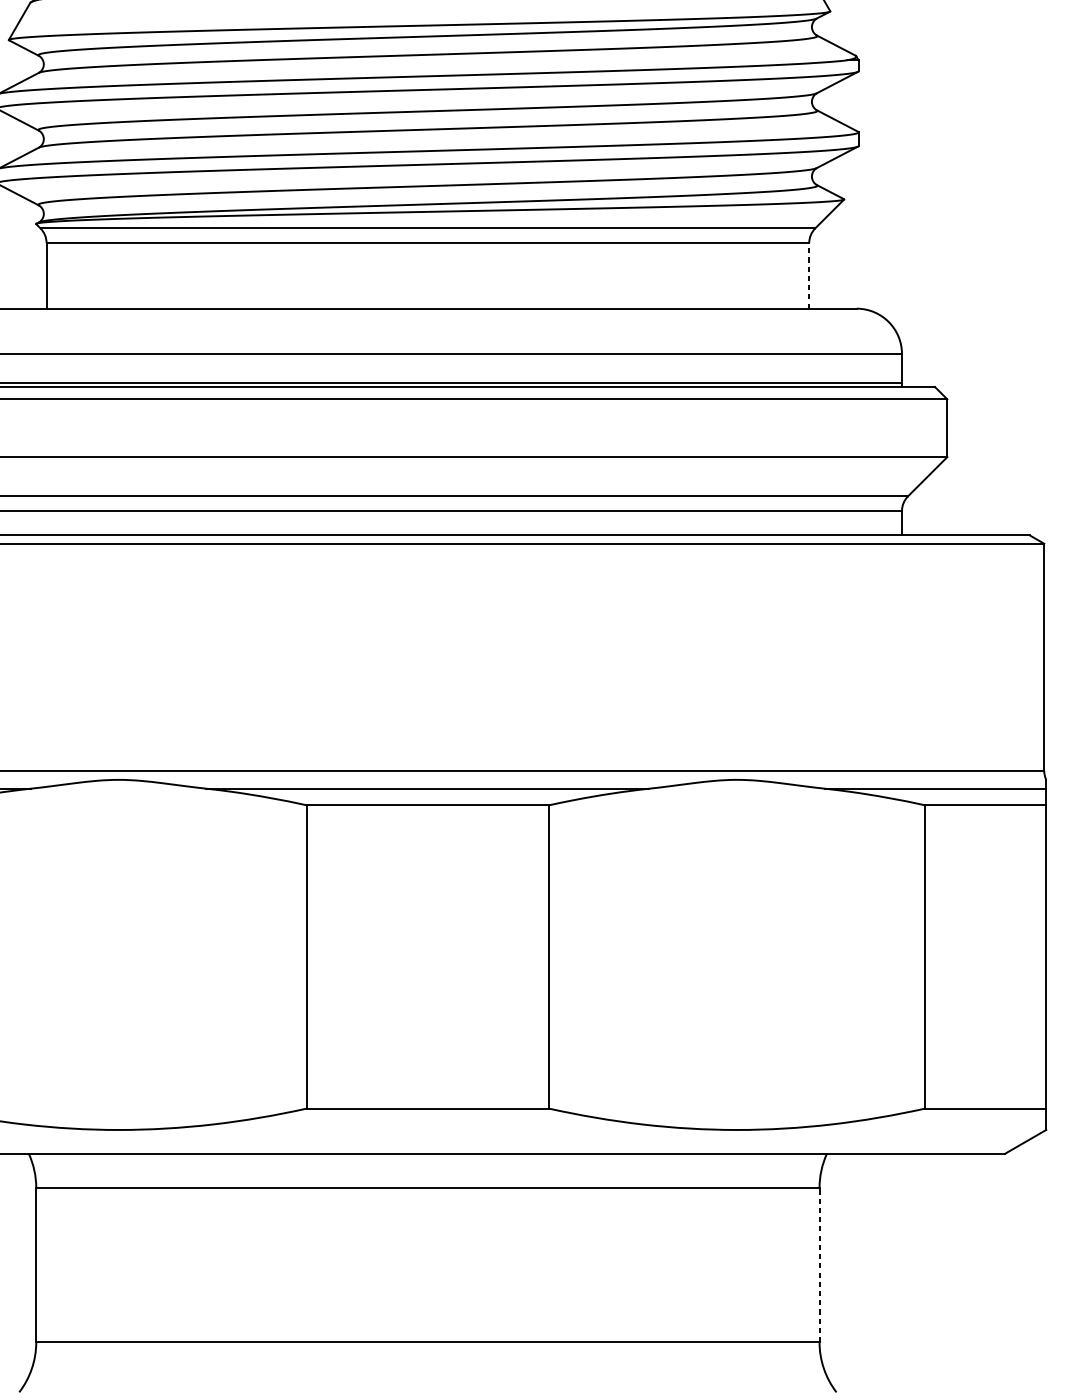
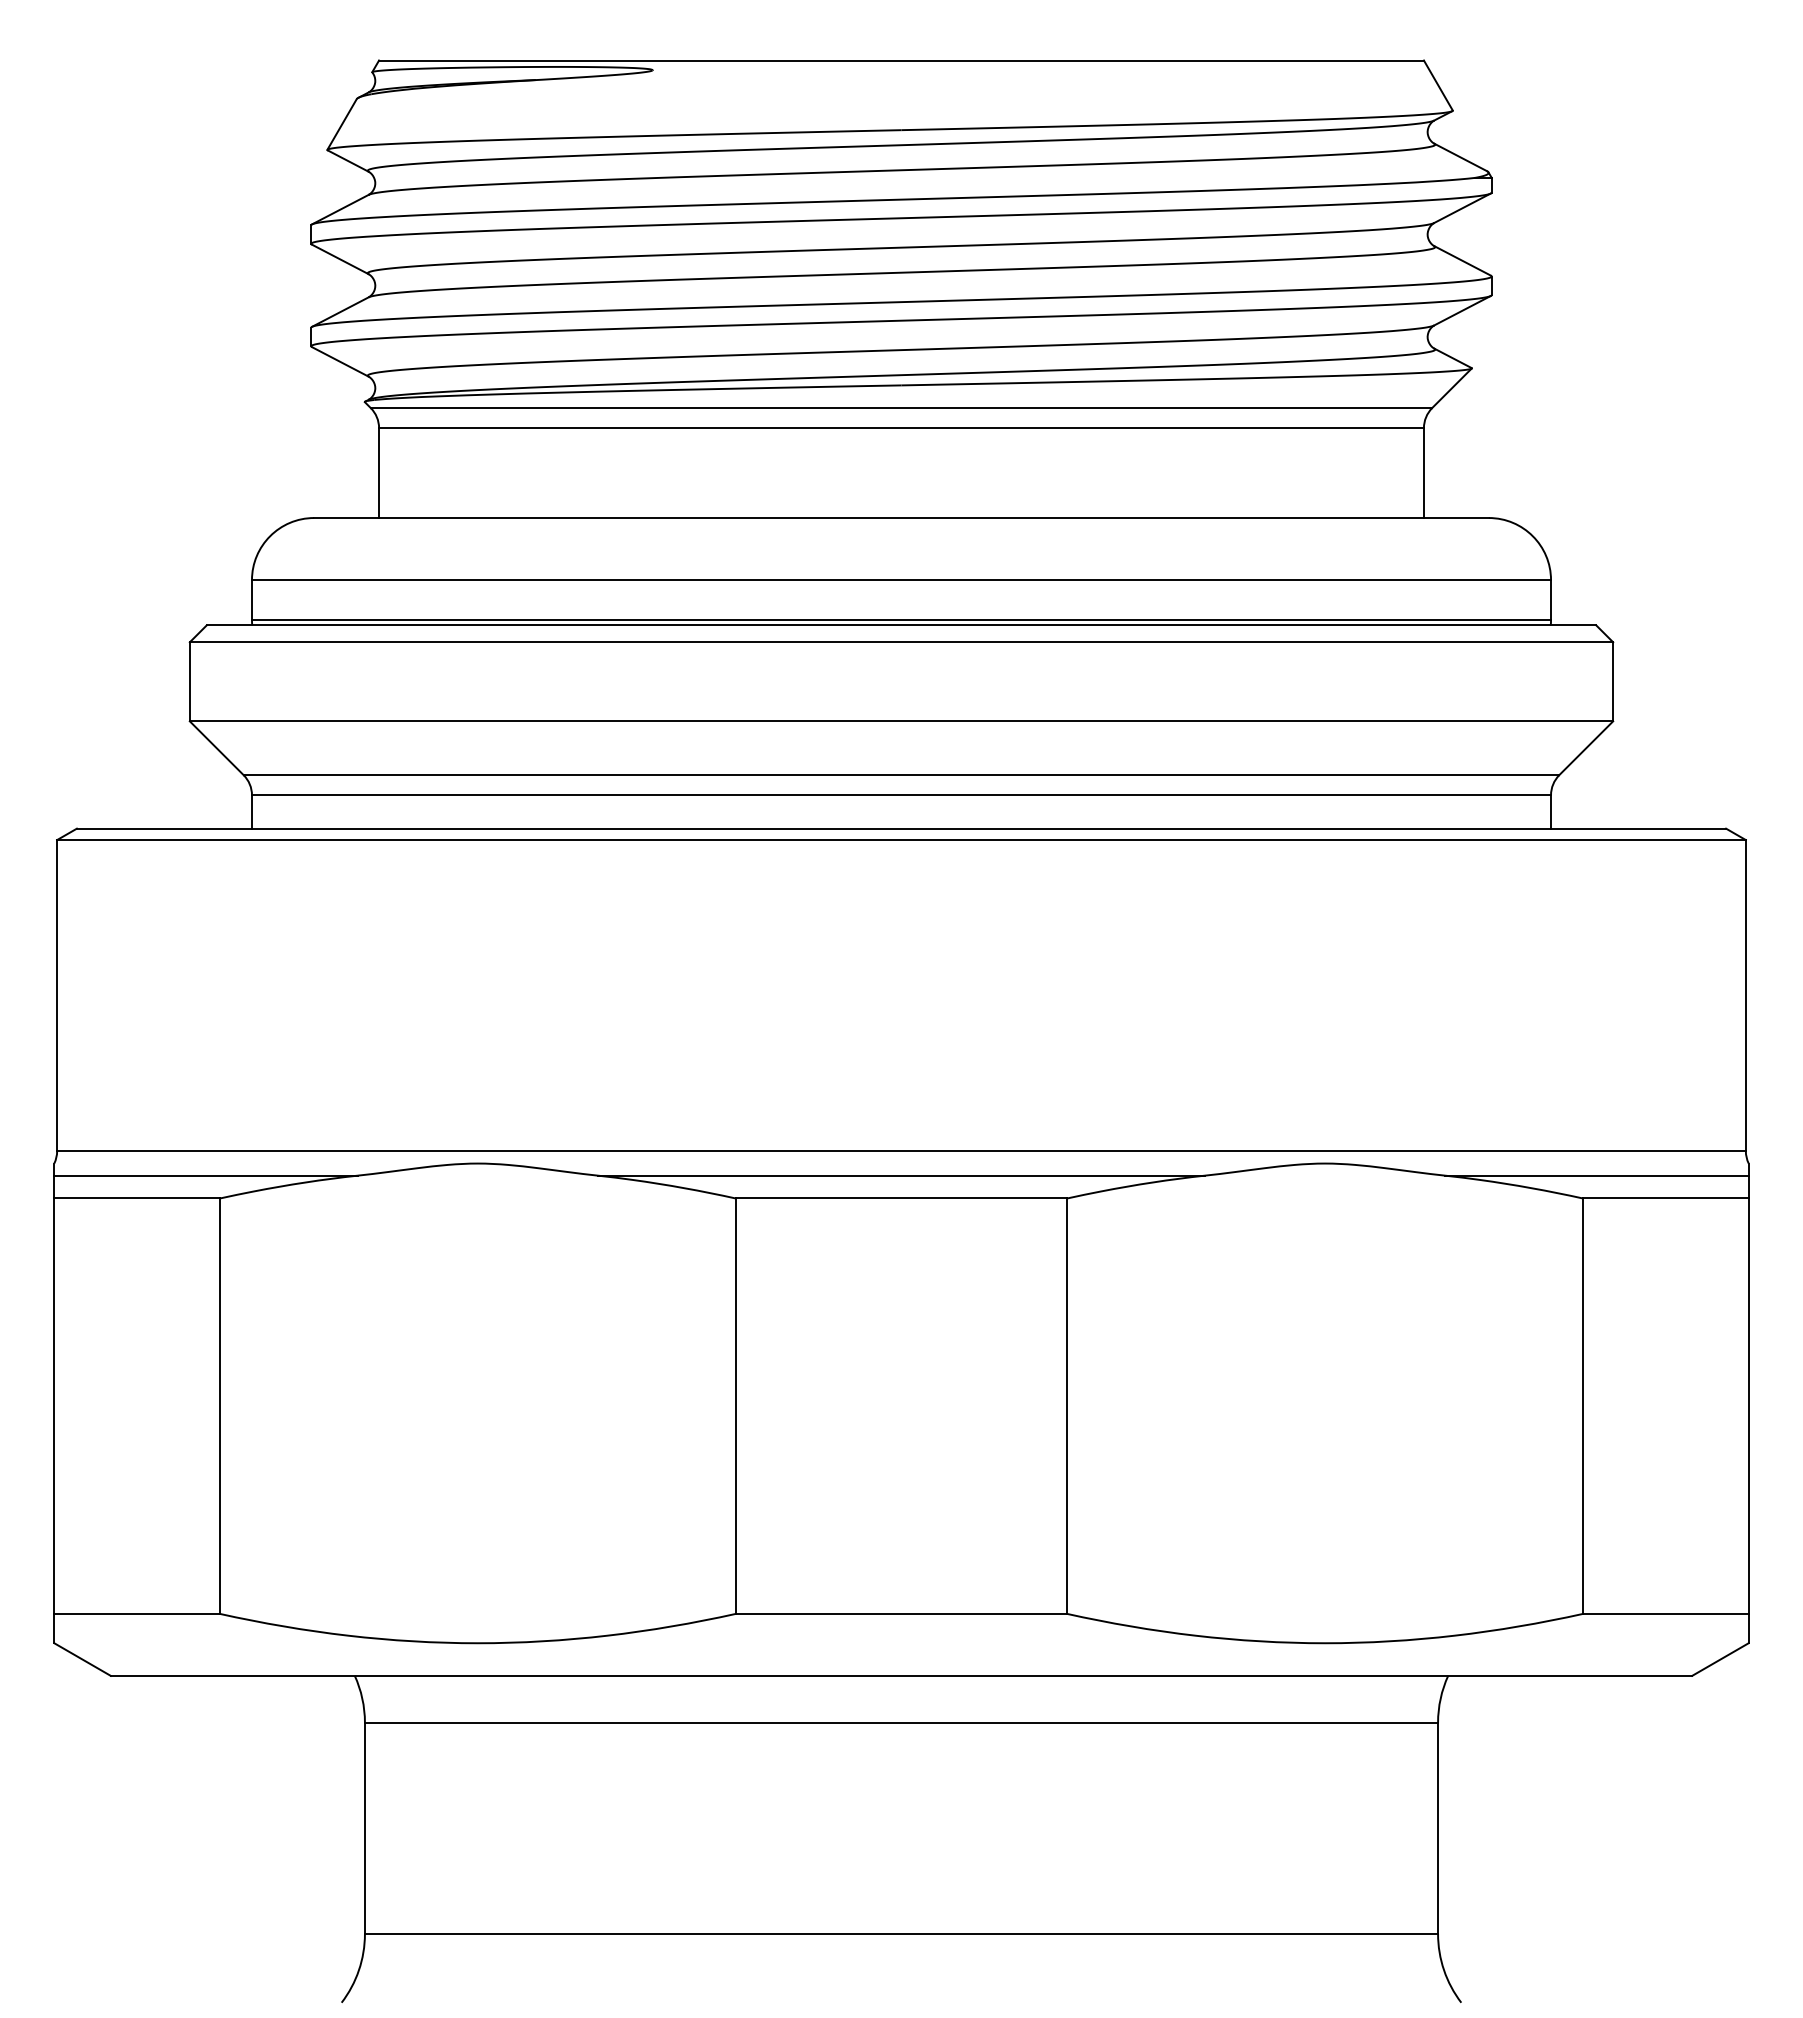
line: (808, 276) -> (1423, 473), dashed -> solid
line: (819, 1265) -> (1438, 1828), dashed -> solid

